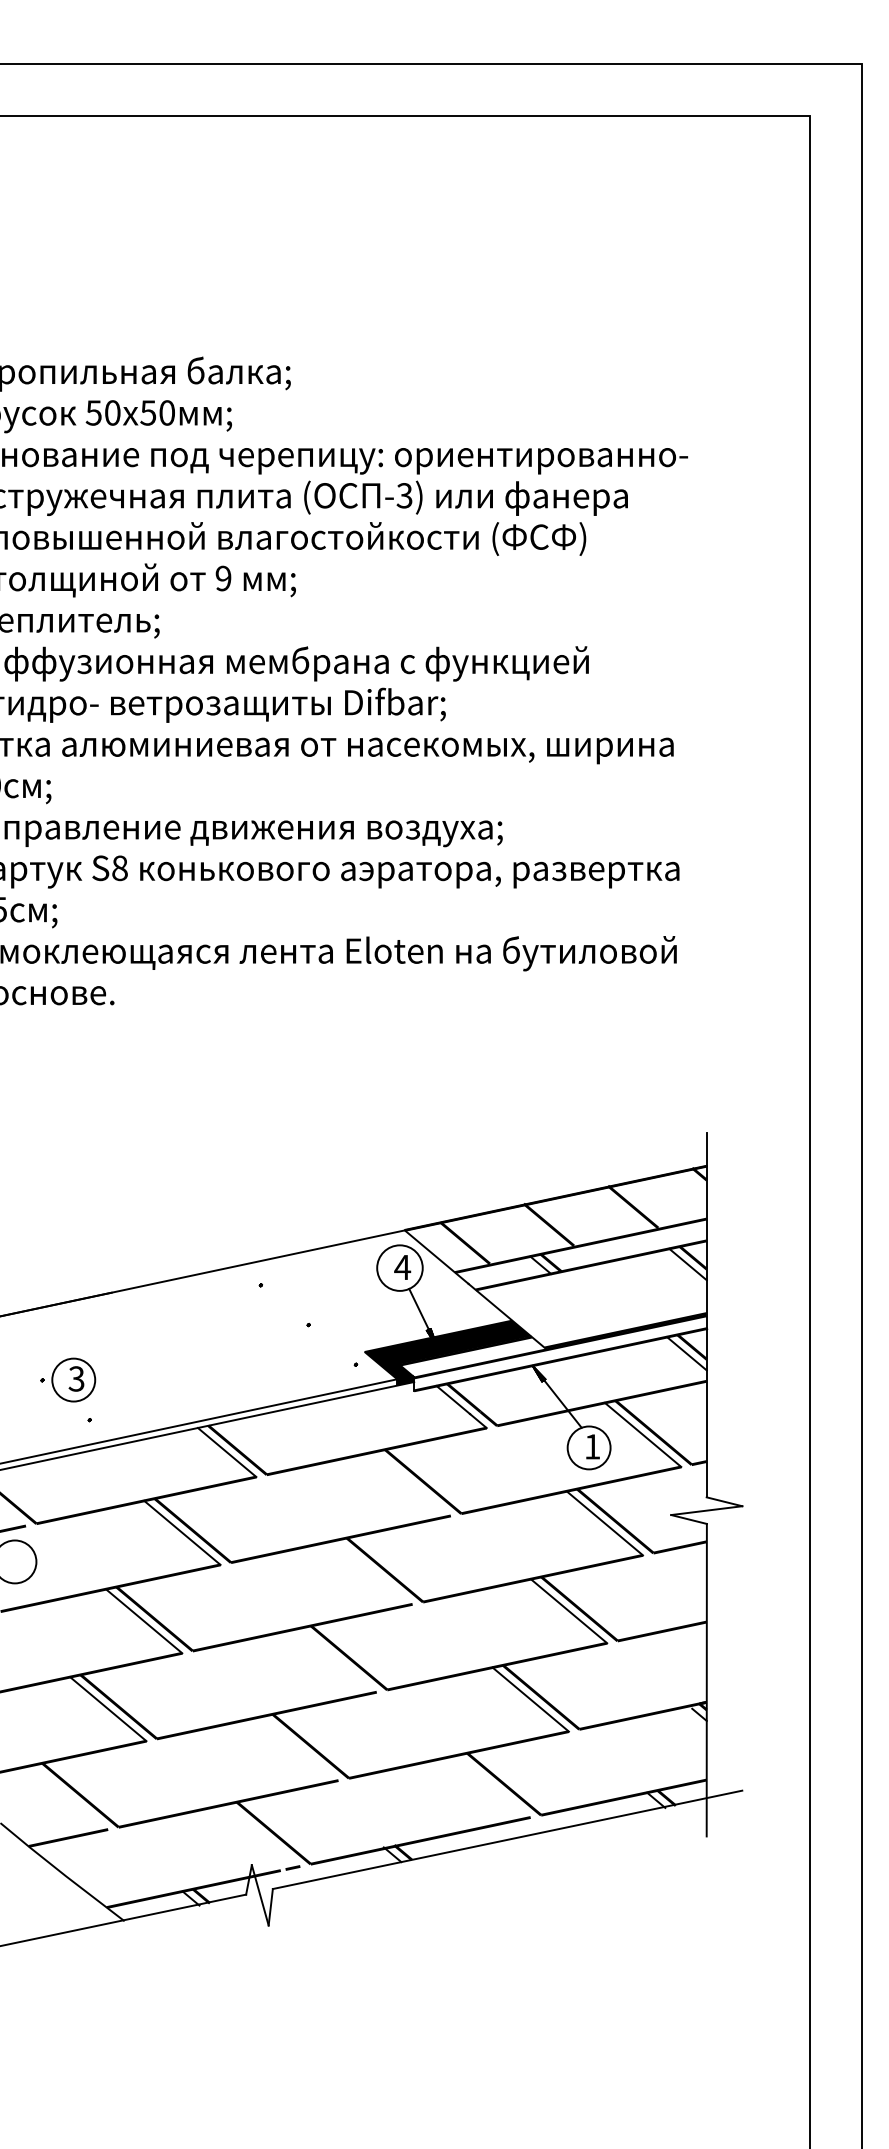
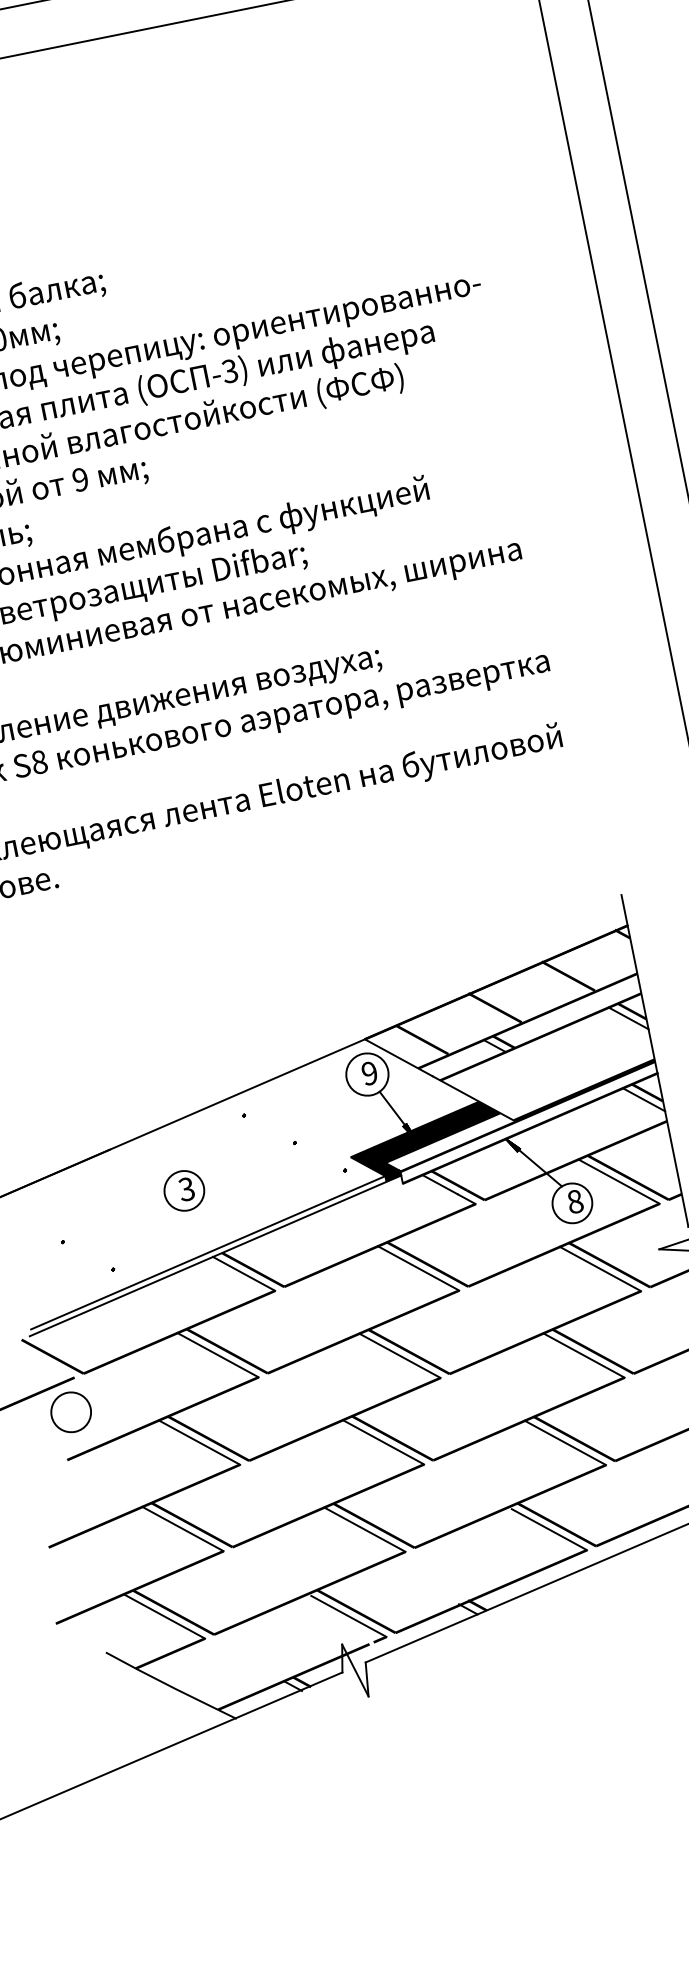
text: (402, 1267) -> (369, 1073), 4 -> 9
part: (73, 1379) -> (184, 1190), moved
text: (592, 1446) -> (575, 1201), 1 -> 8
line: (412, 1483) -> (418, 1268), added
line: (374, 1572) -> (400, 1356), added
line: (338, 1660) -> (383, 1442), added
line: (300, 1748) -> (365, 1529), added
line: (494, 1787) -> (548, 1529), added
line: (69, 1797) -> (163, 1616), added
line: (264, 1836) -> (348, 1616), added

